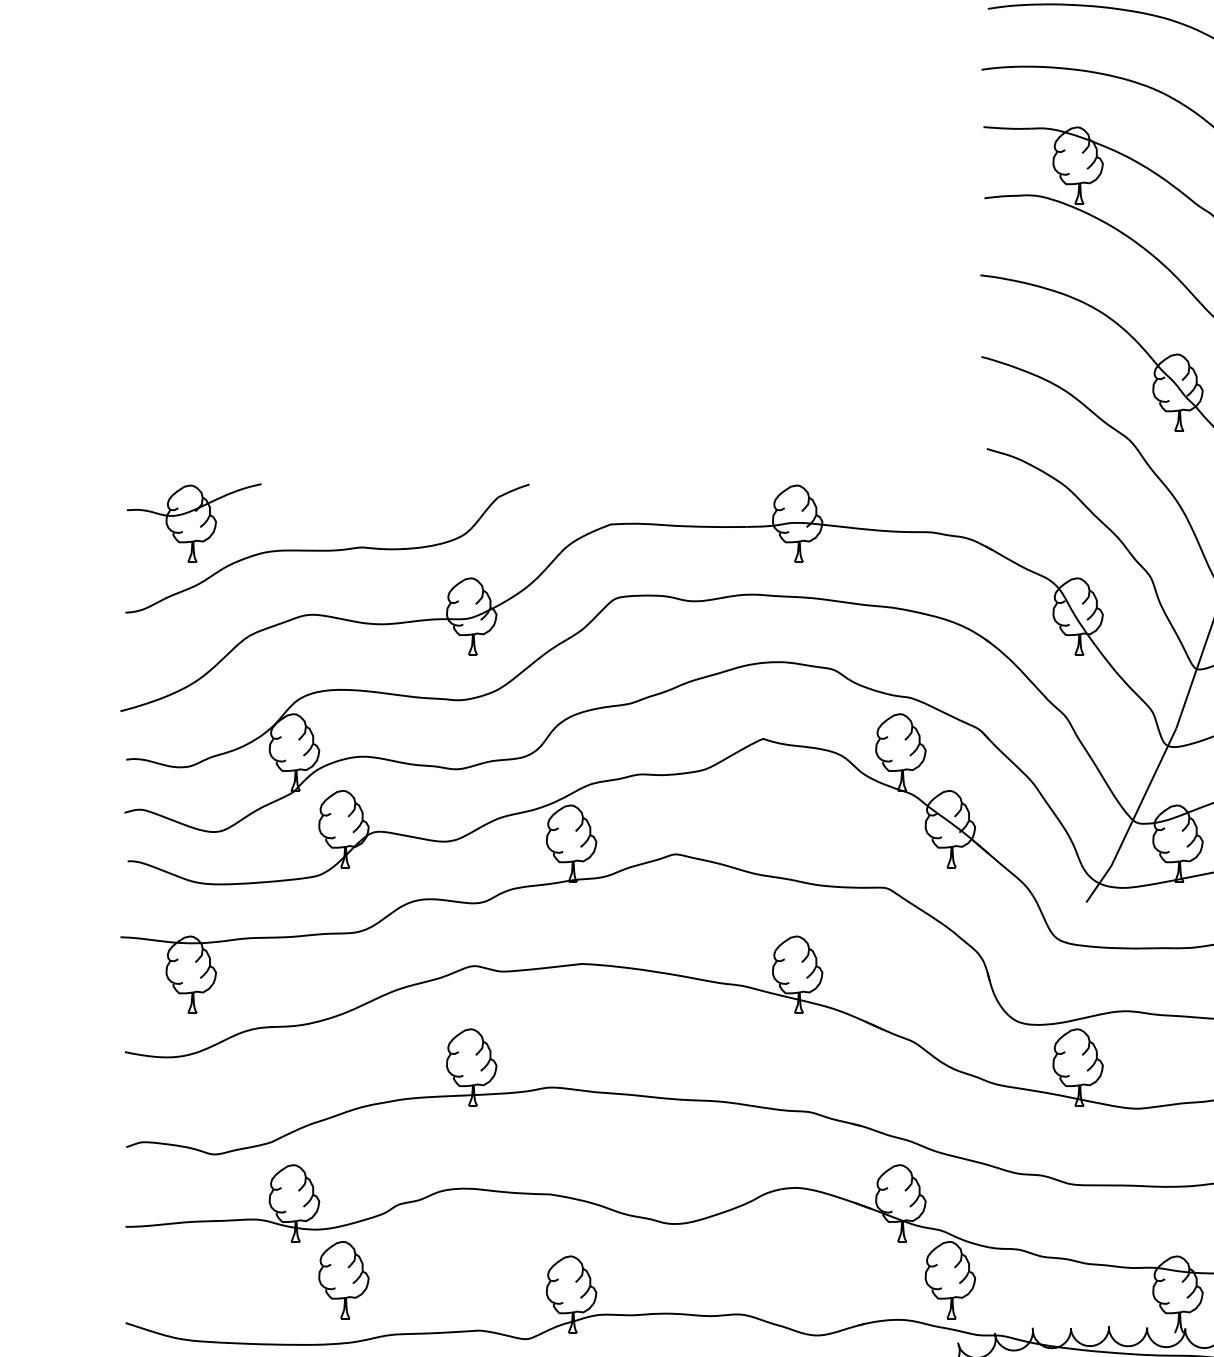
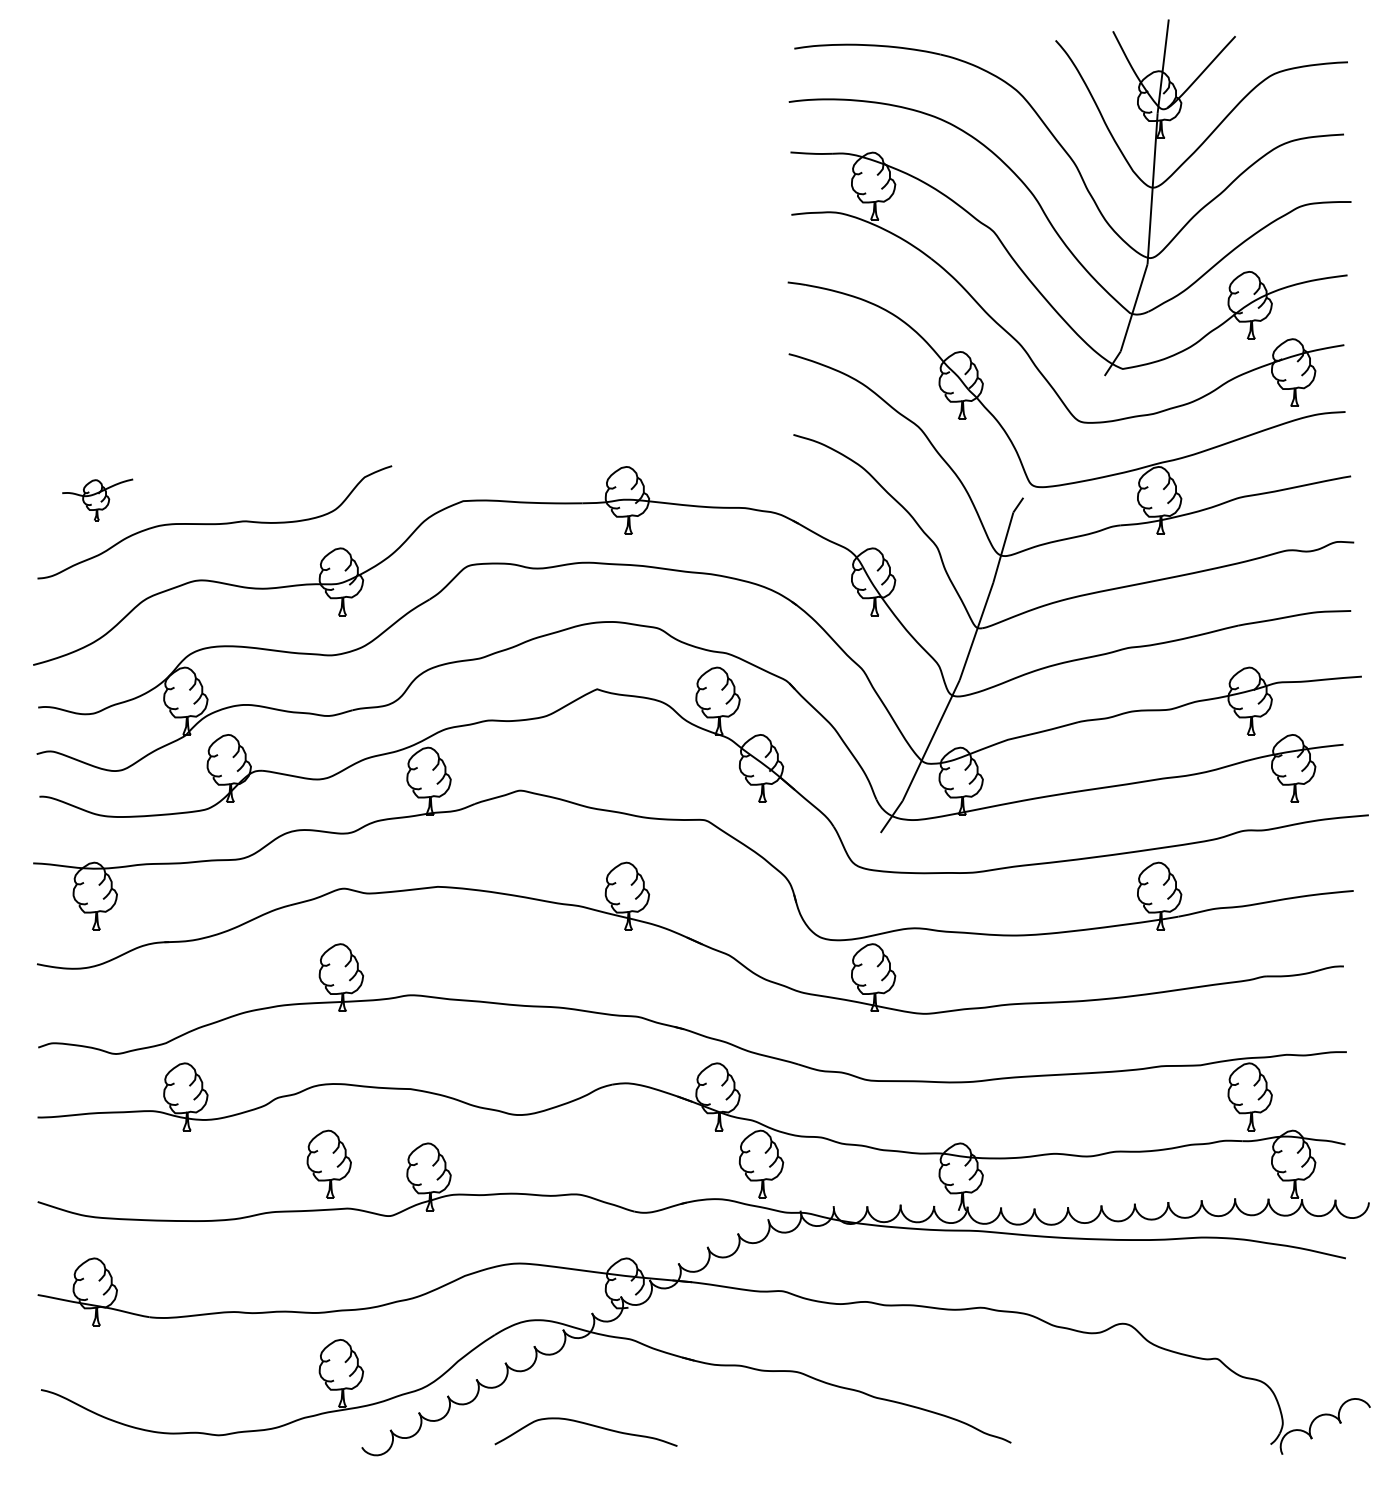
part: (193, 522) -> (97, 499), size x0.6
part: (343, 1279) -> (328, 1163), moved

